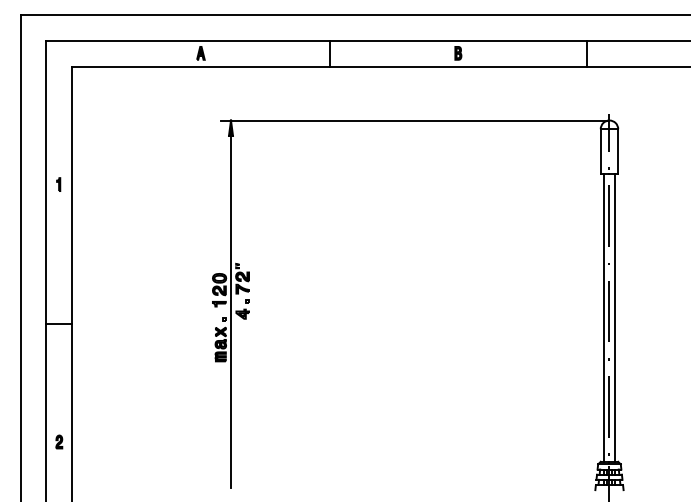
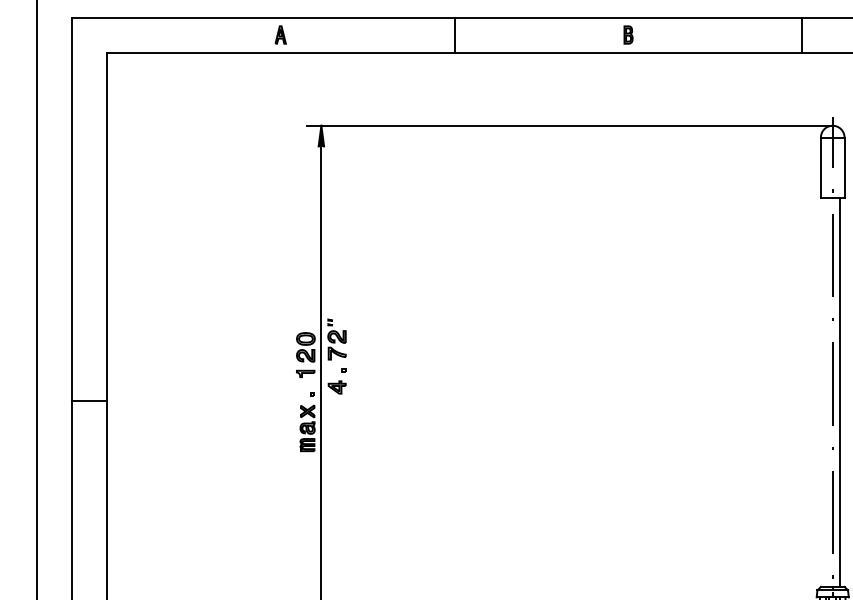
part: (58, 184) -> (88, 212), removed
line: (603, 317) -> (824, 391), removed
part: (59, 441) -> (89, 559), removed

